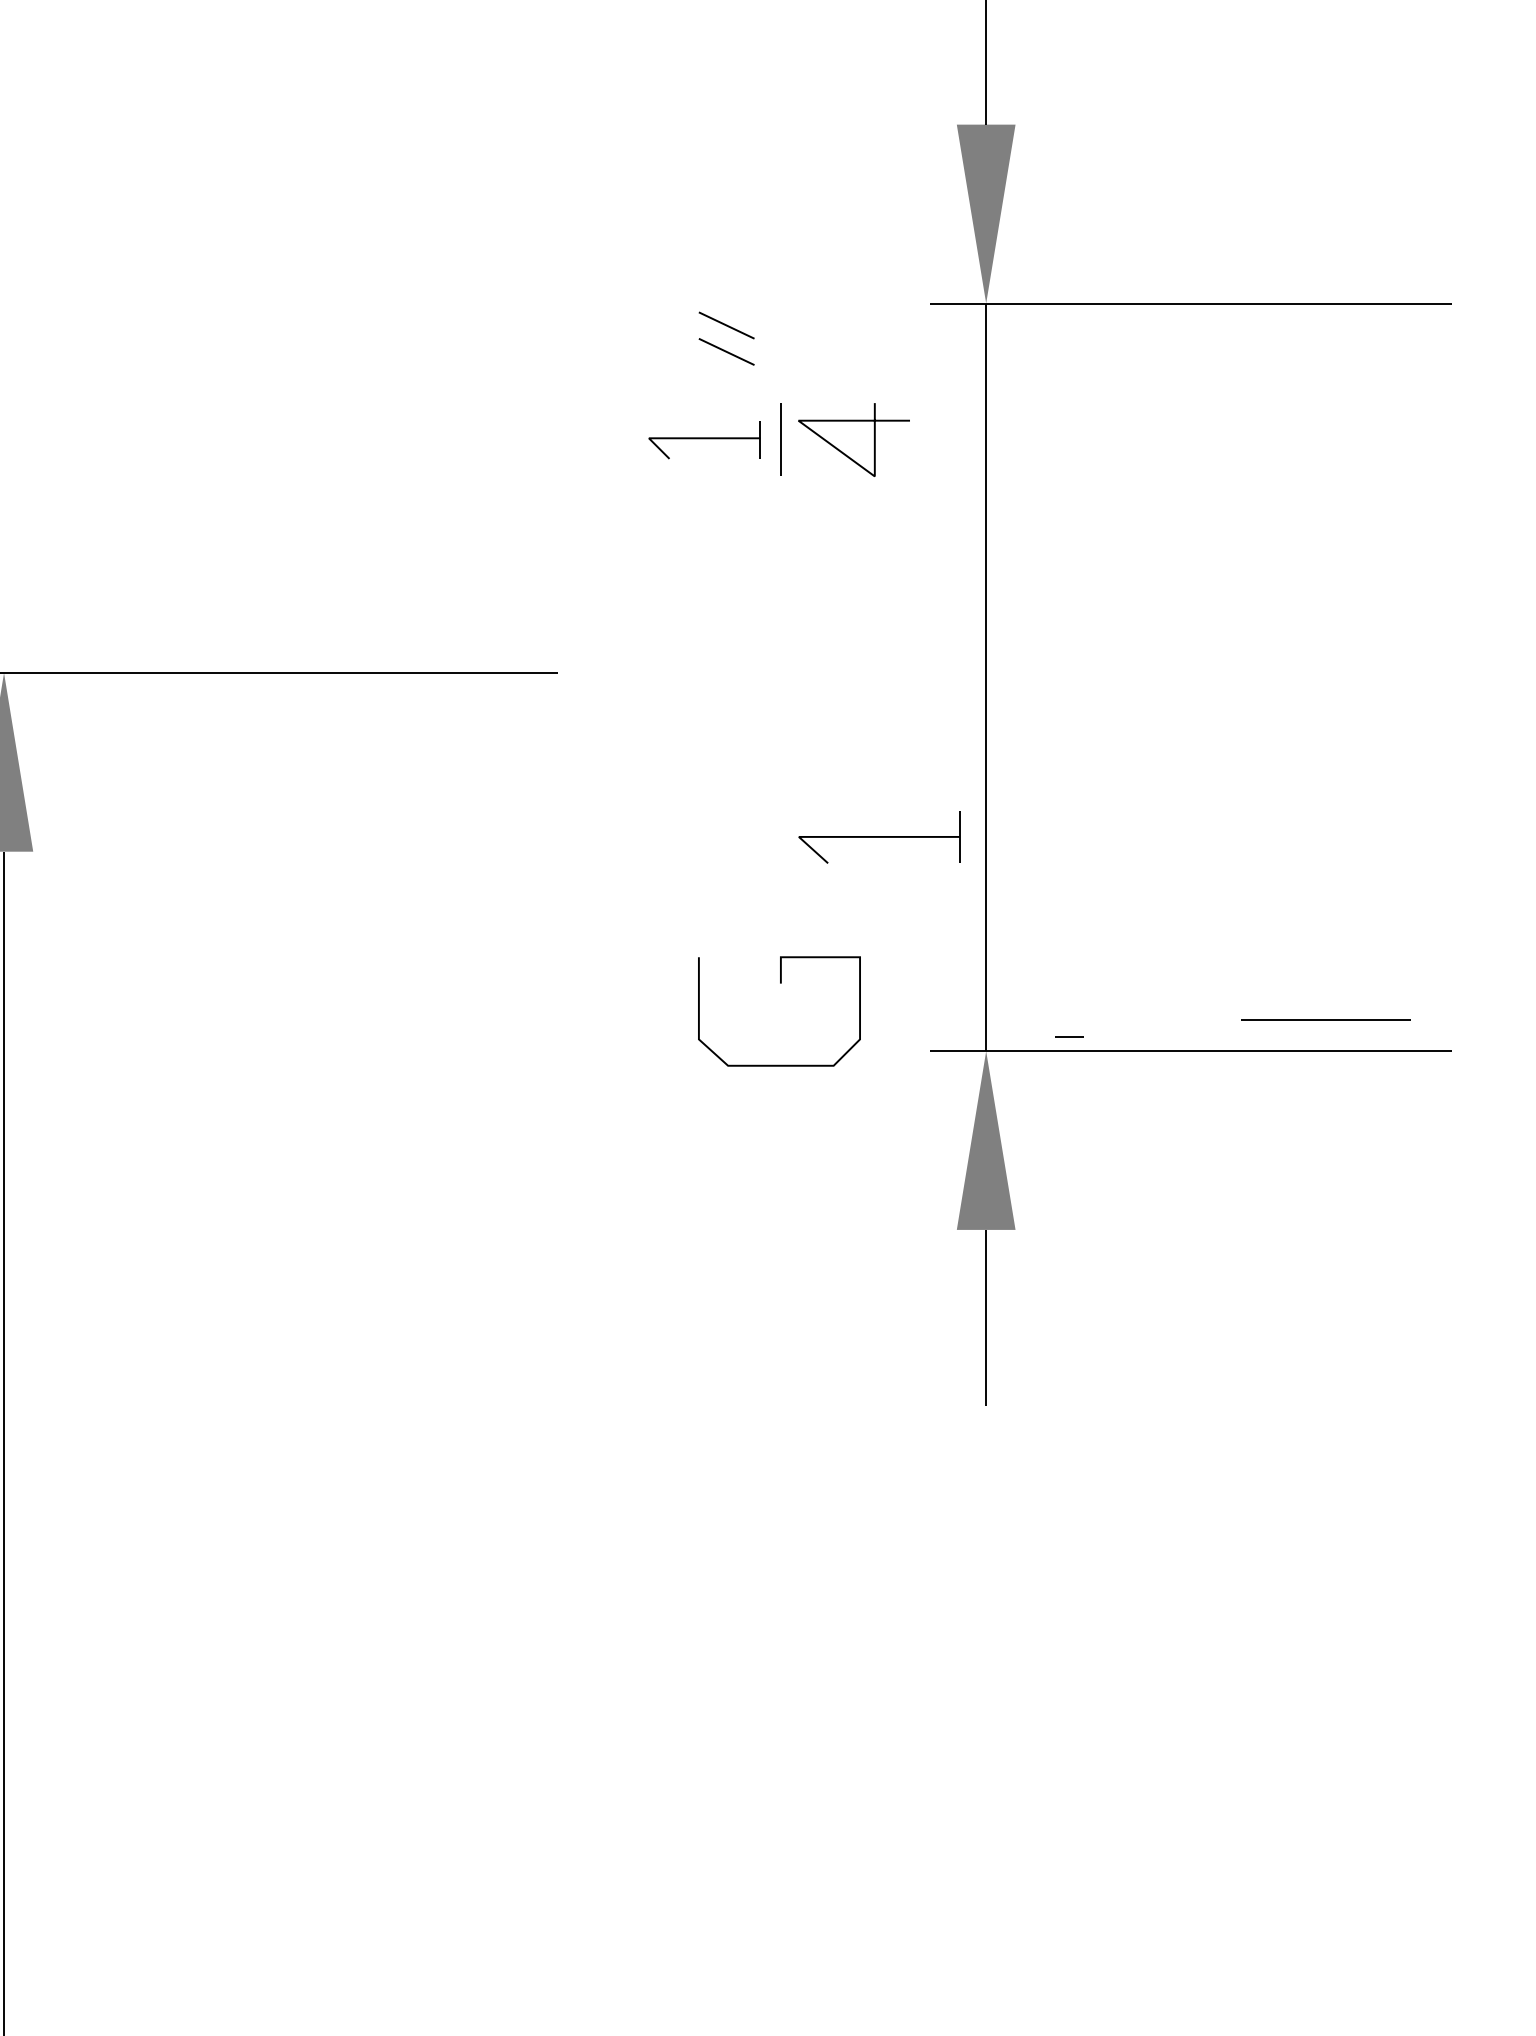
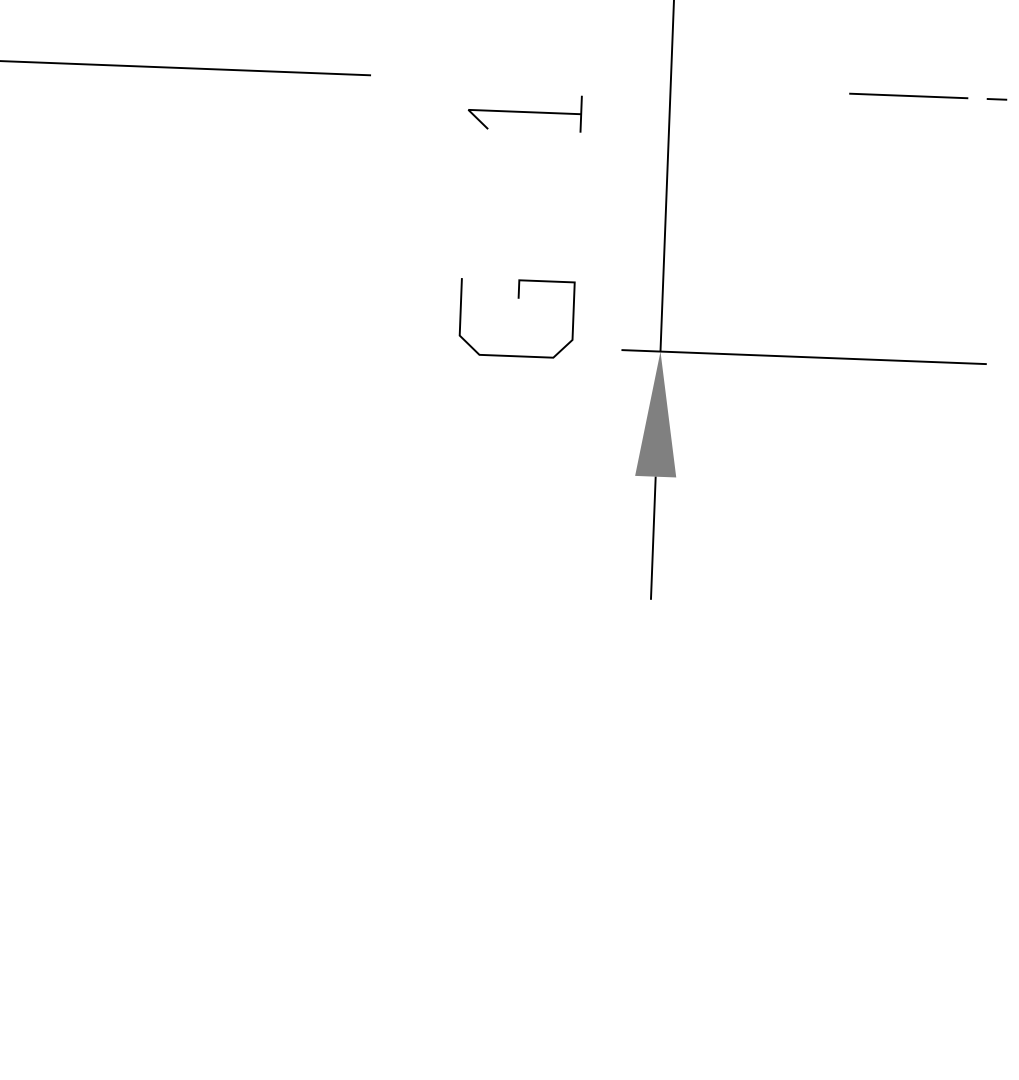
part: (879, 837) -> (524, 112), moved
line: (1325, 1019) -> (908, 95), moved
line: (1069, 1036) -> (997, 99), moved

